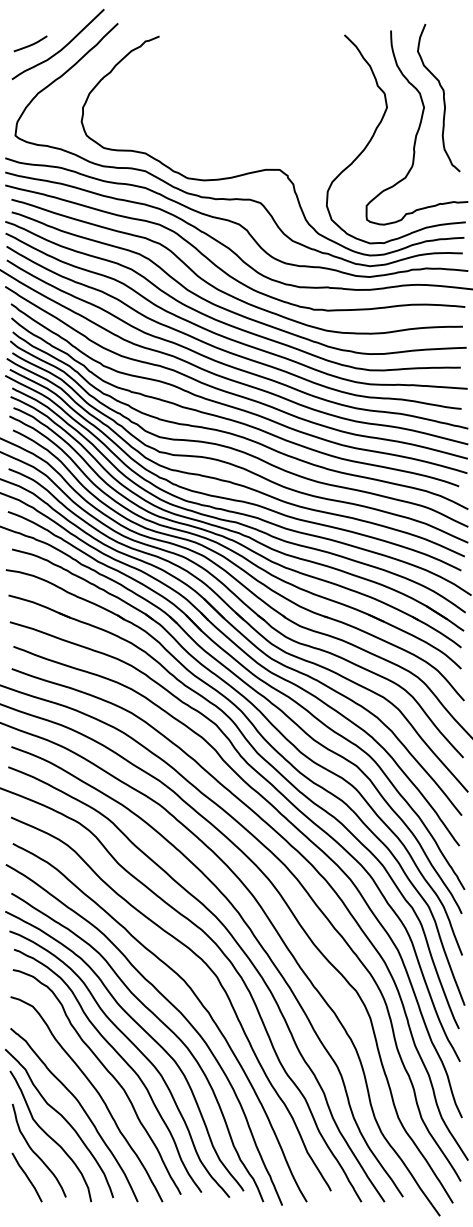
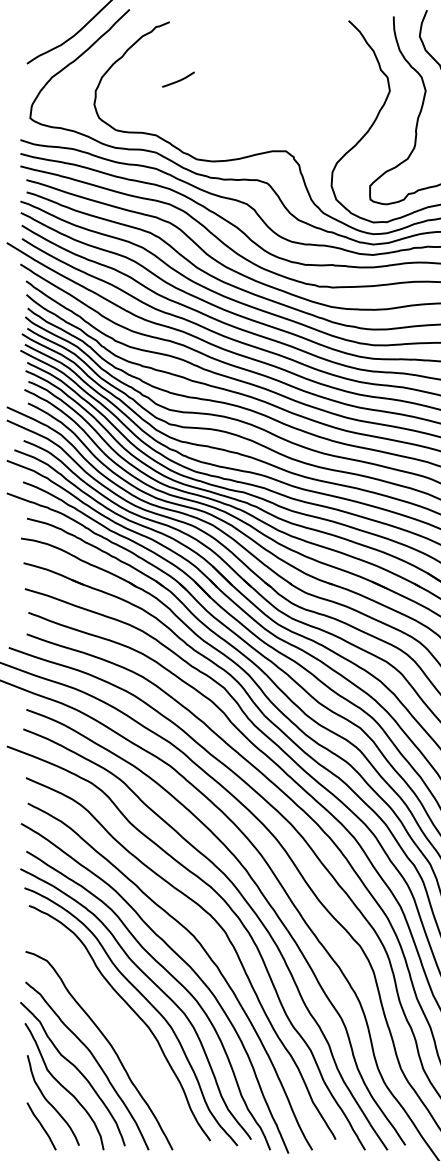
curve: (30, 44) -> (178, 80), moved
curve: (108, 1073) -> (120, 1025), removed

